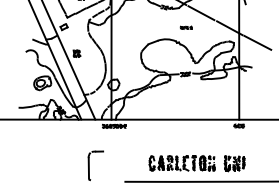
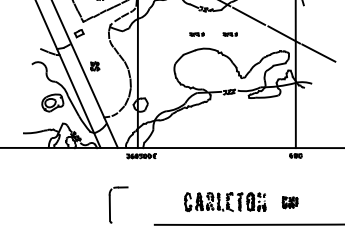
part: (158, 27) -> (195, 34), added
part: (234, 163) -> (289, 202), size x0.6

